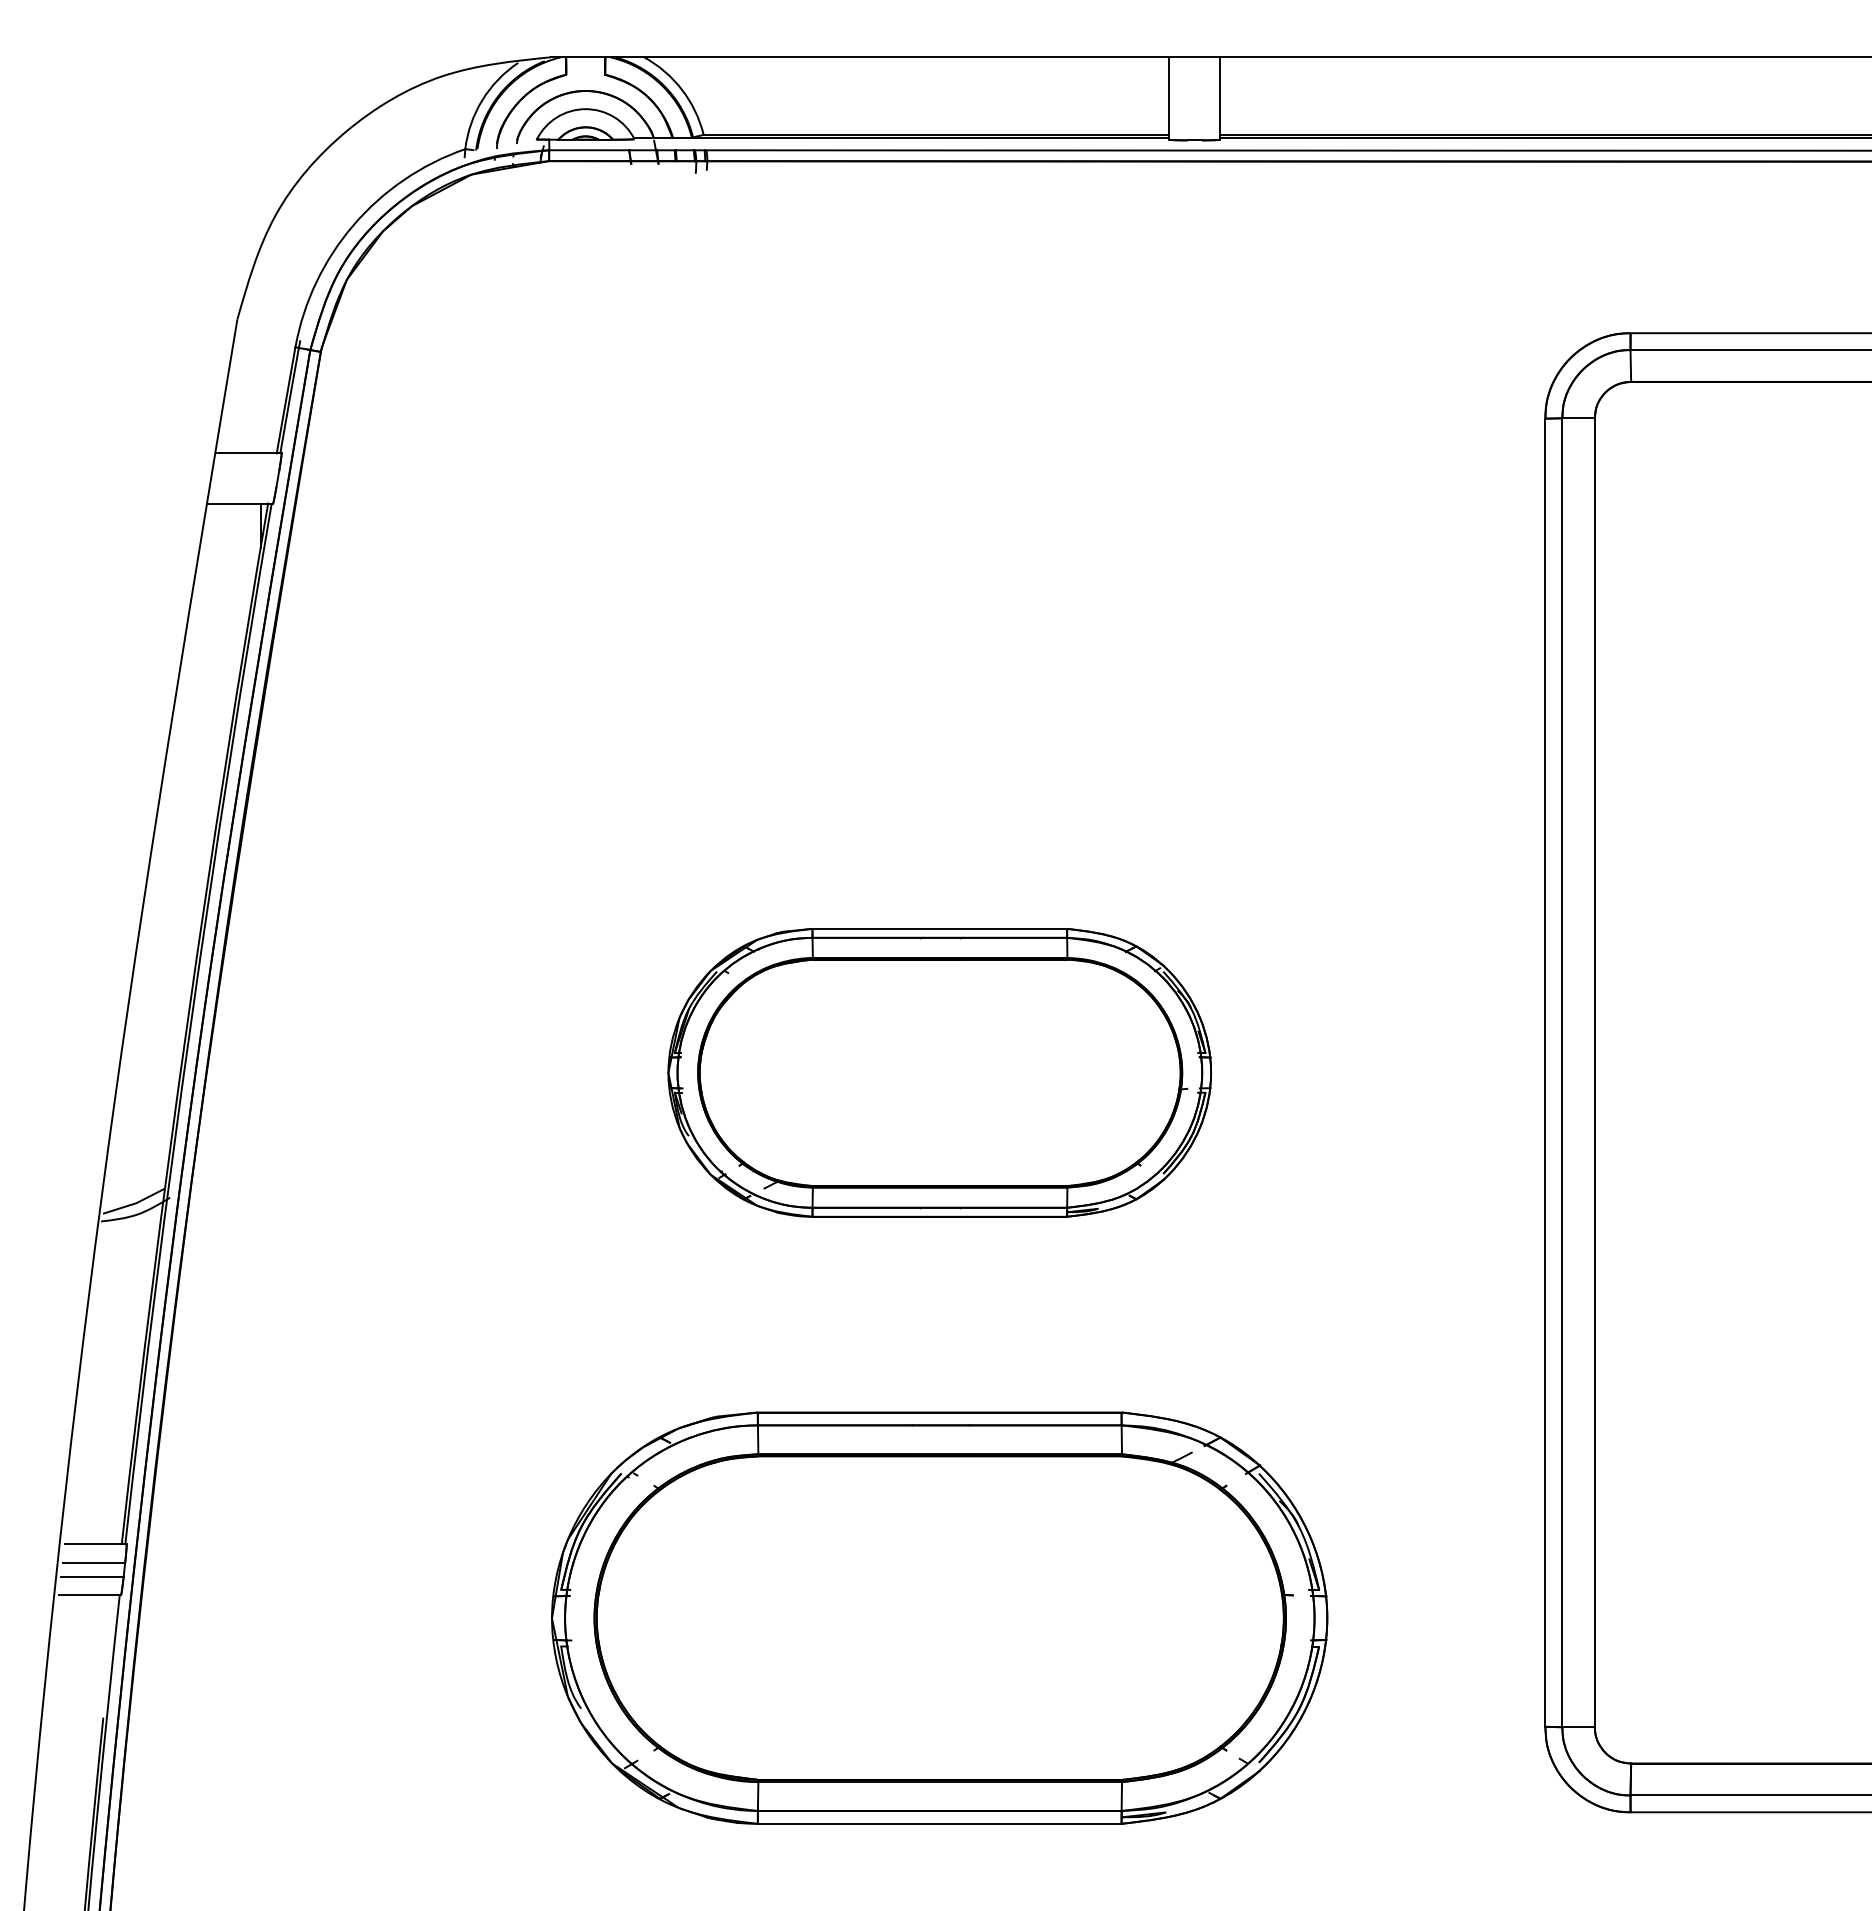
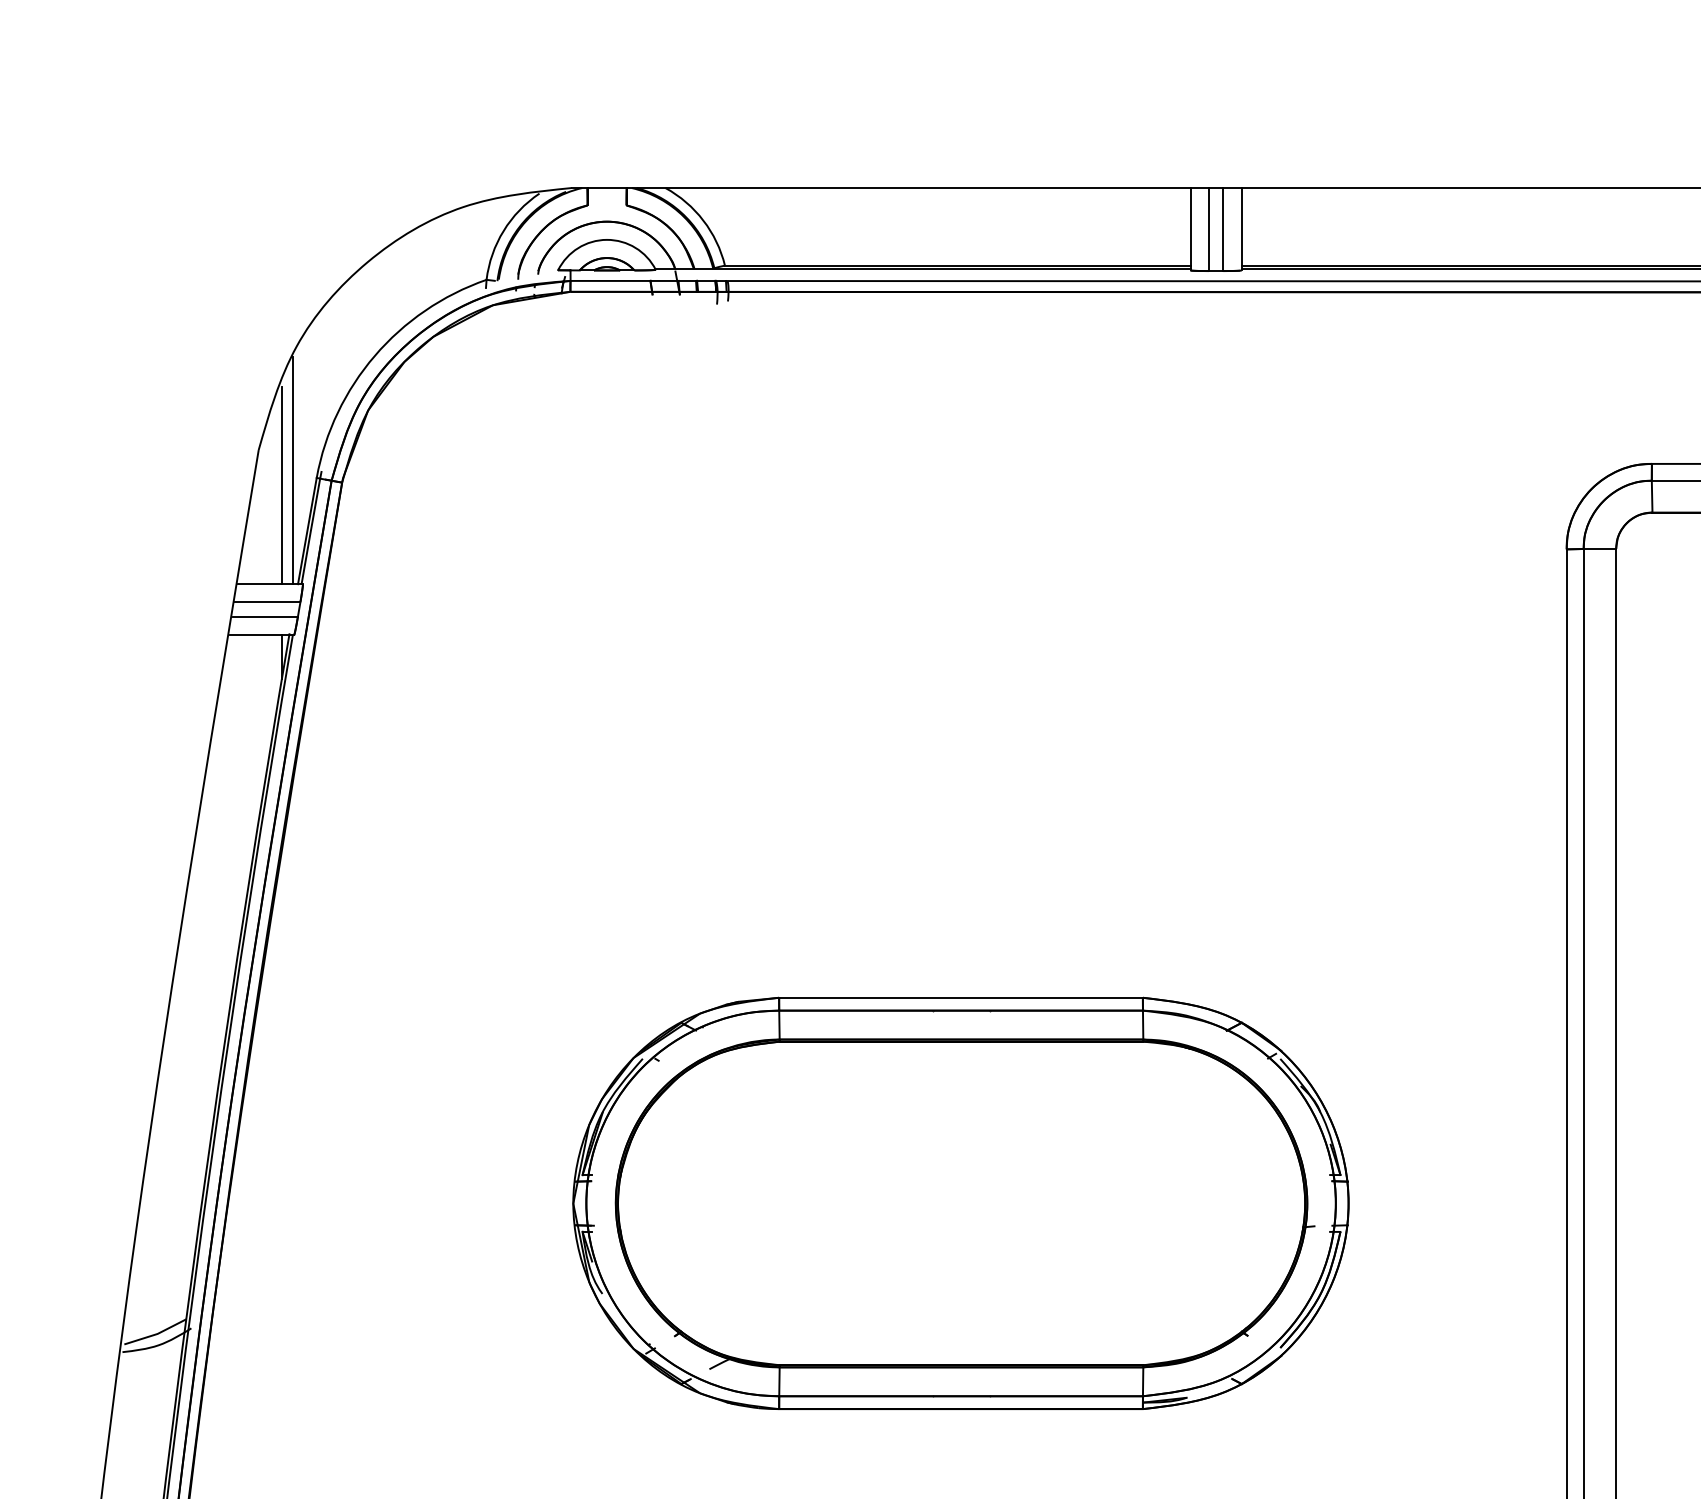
line: (1187, 98) -> (1208, 229), added
line: (1202, 98) -> (1223, 229), added
line: (271, 339) -> (292, 470), added
line: (260, 354) -> (281, 485), added
line: (246, 471) -> (267, 602), added
line: (243, 486) -> (264, 617), added
part: (939, 1072) -> (960, 1203), size x1.43

